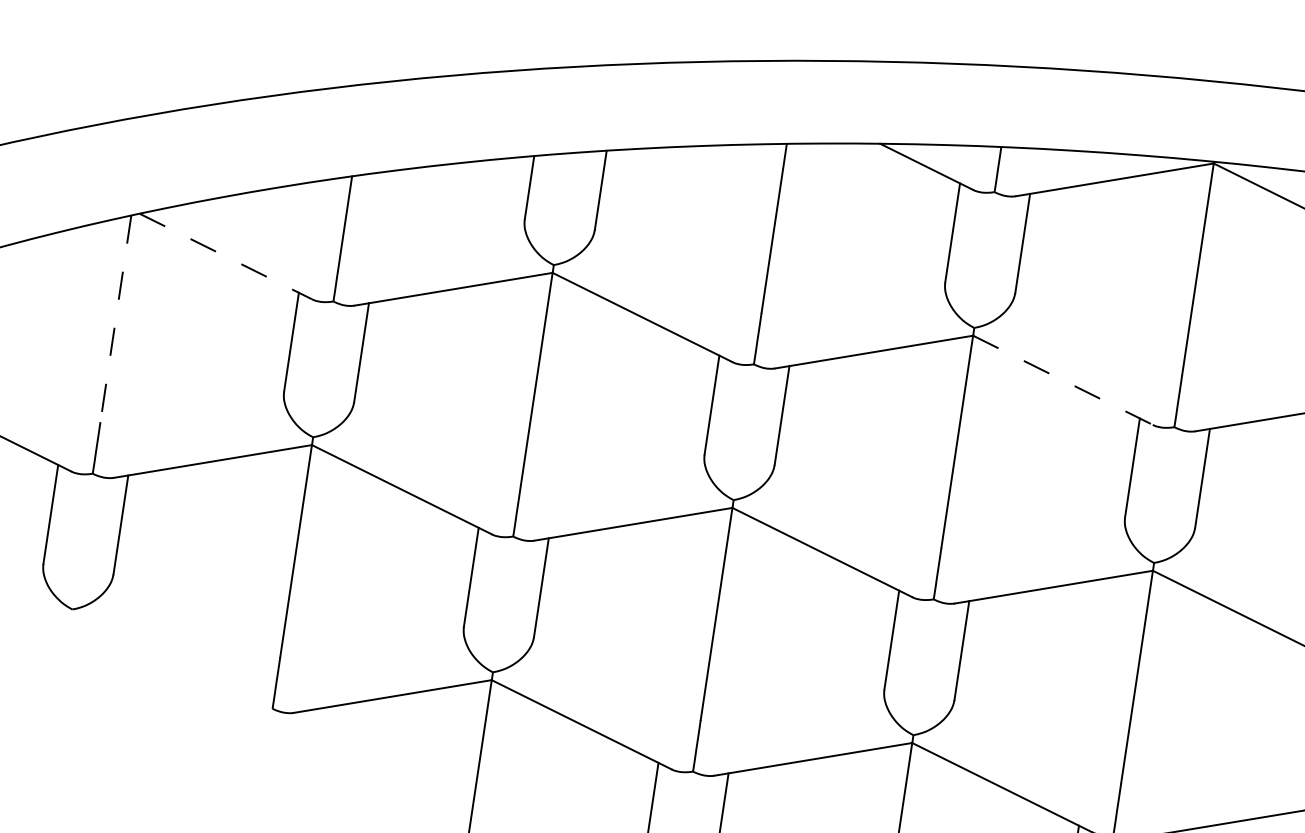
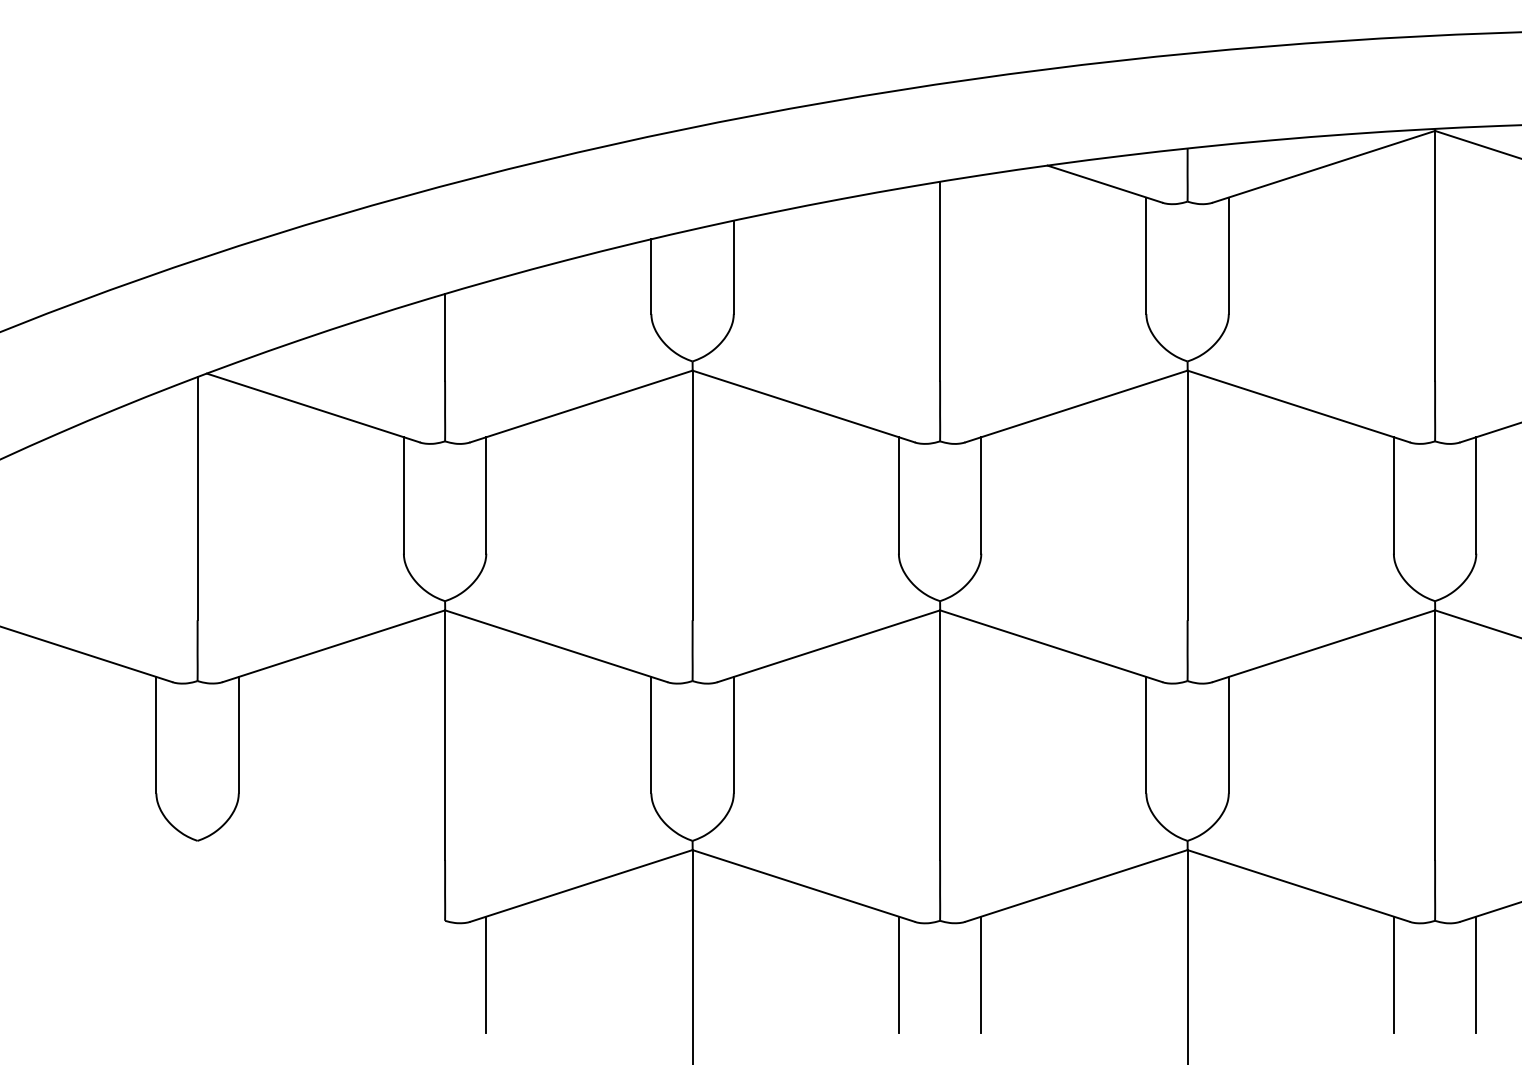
line: (225, 256) -> (313, 408), dashed -> solid
line: (115, 318) -> (197, 498), dashed -> solid
line: (1062, 380) -> (1298, 406), dashed -> solid
line: (300, 759) -> (486, 974), added

